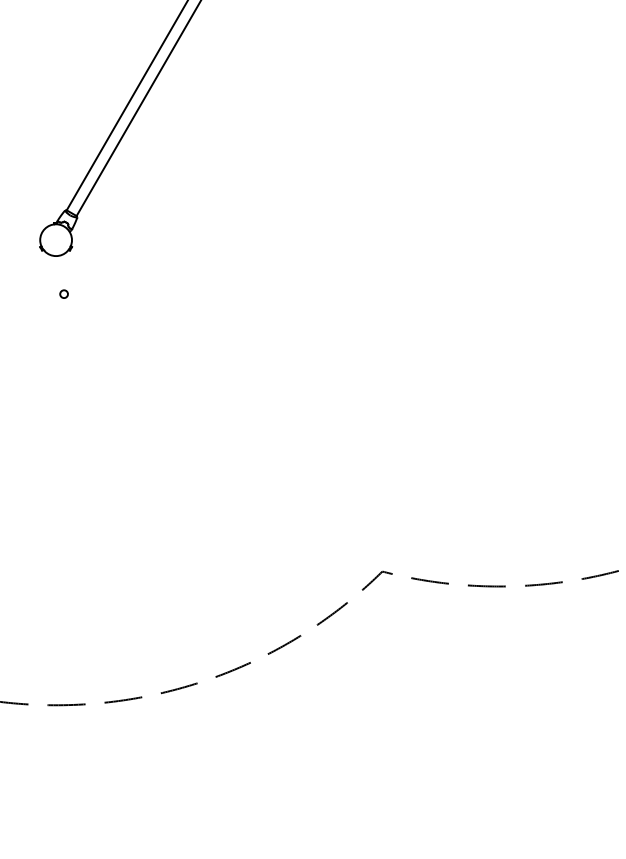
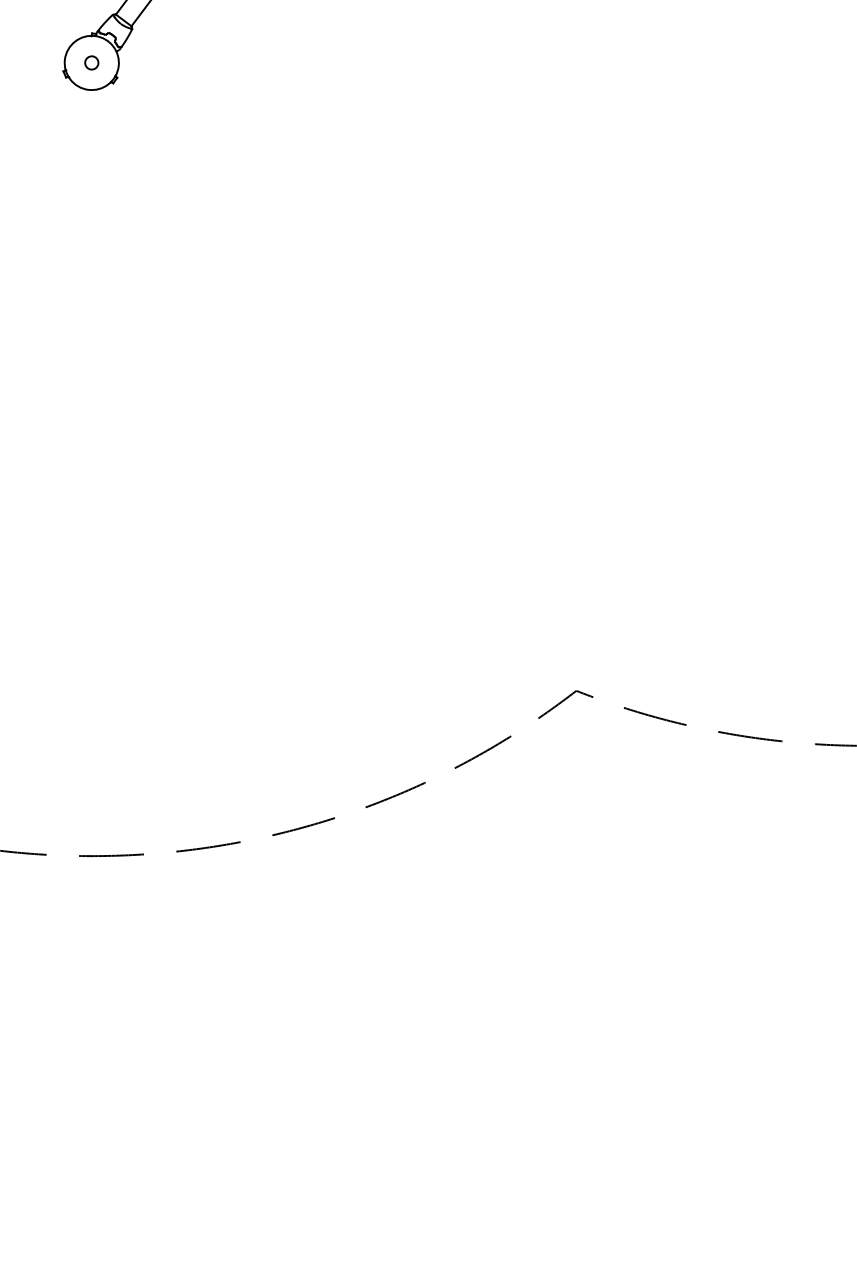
circle: (63, 293) -> (90, 61), moved

